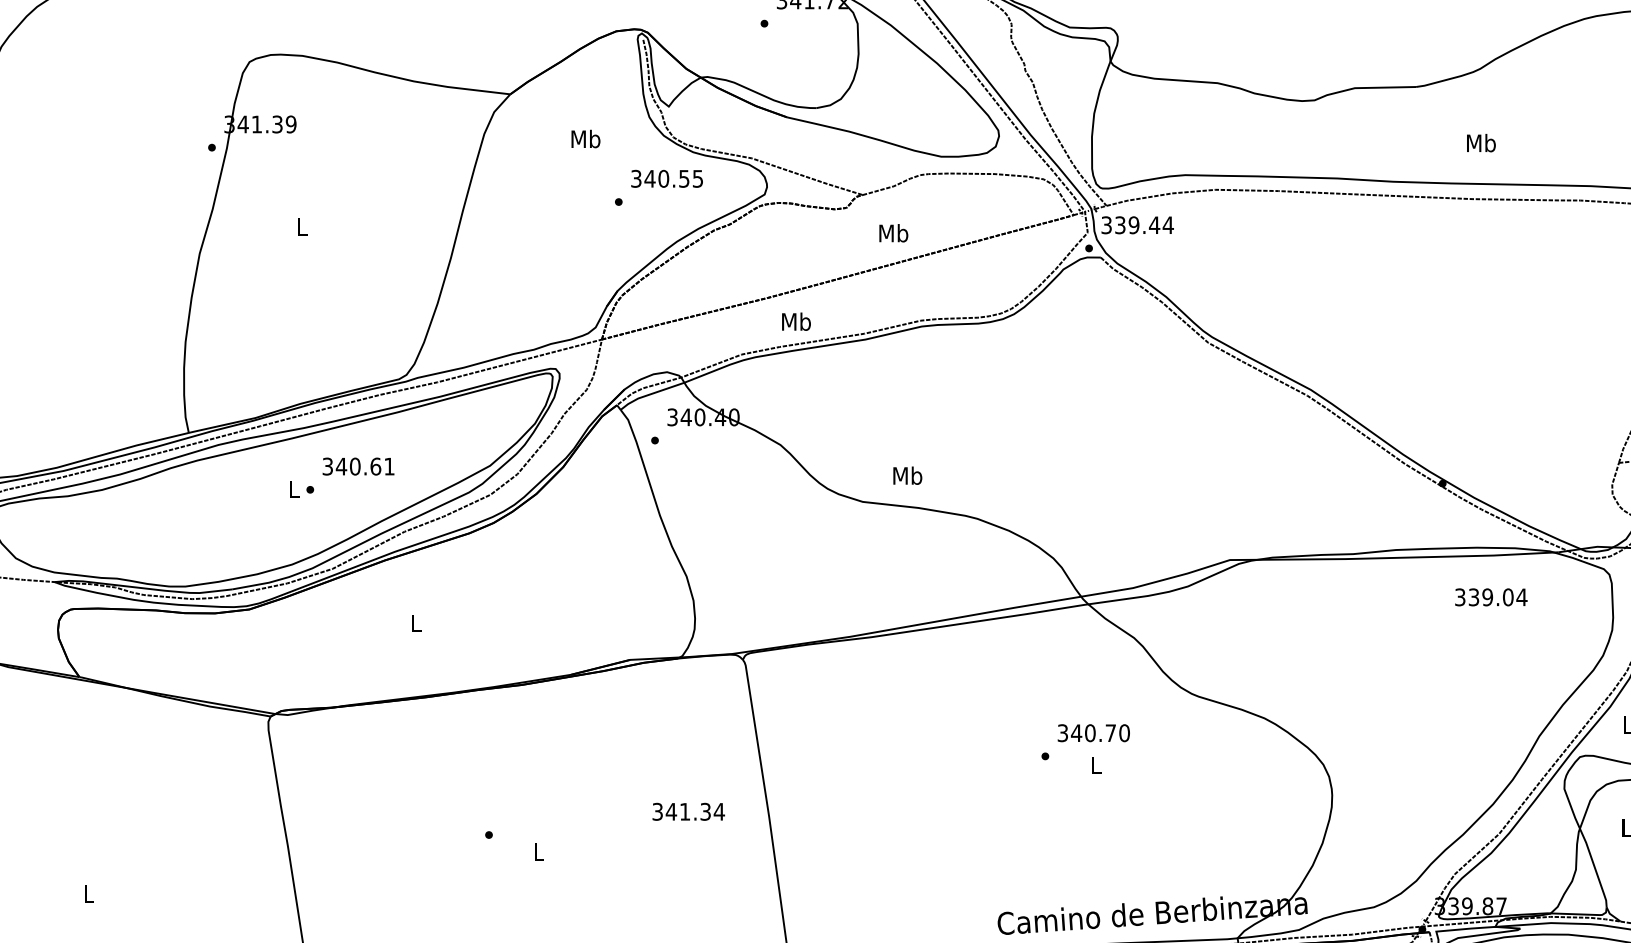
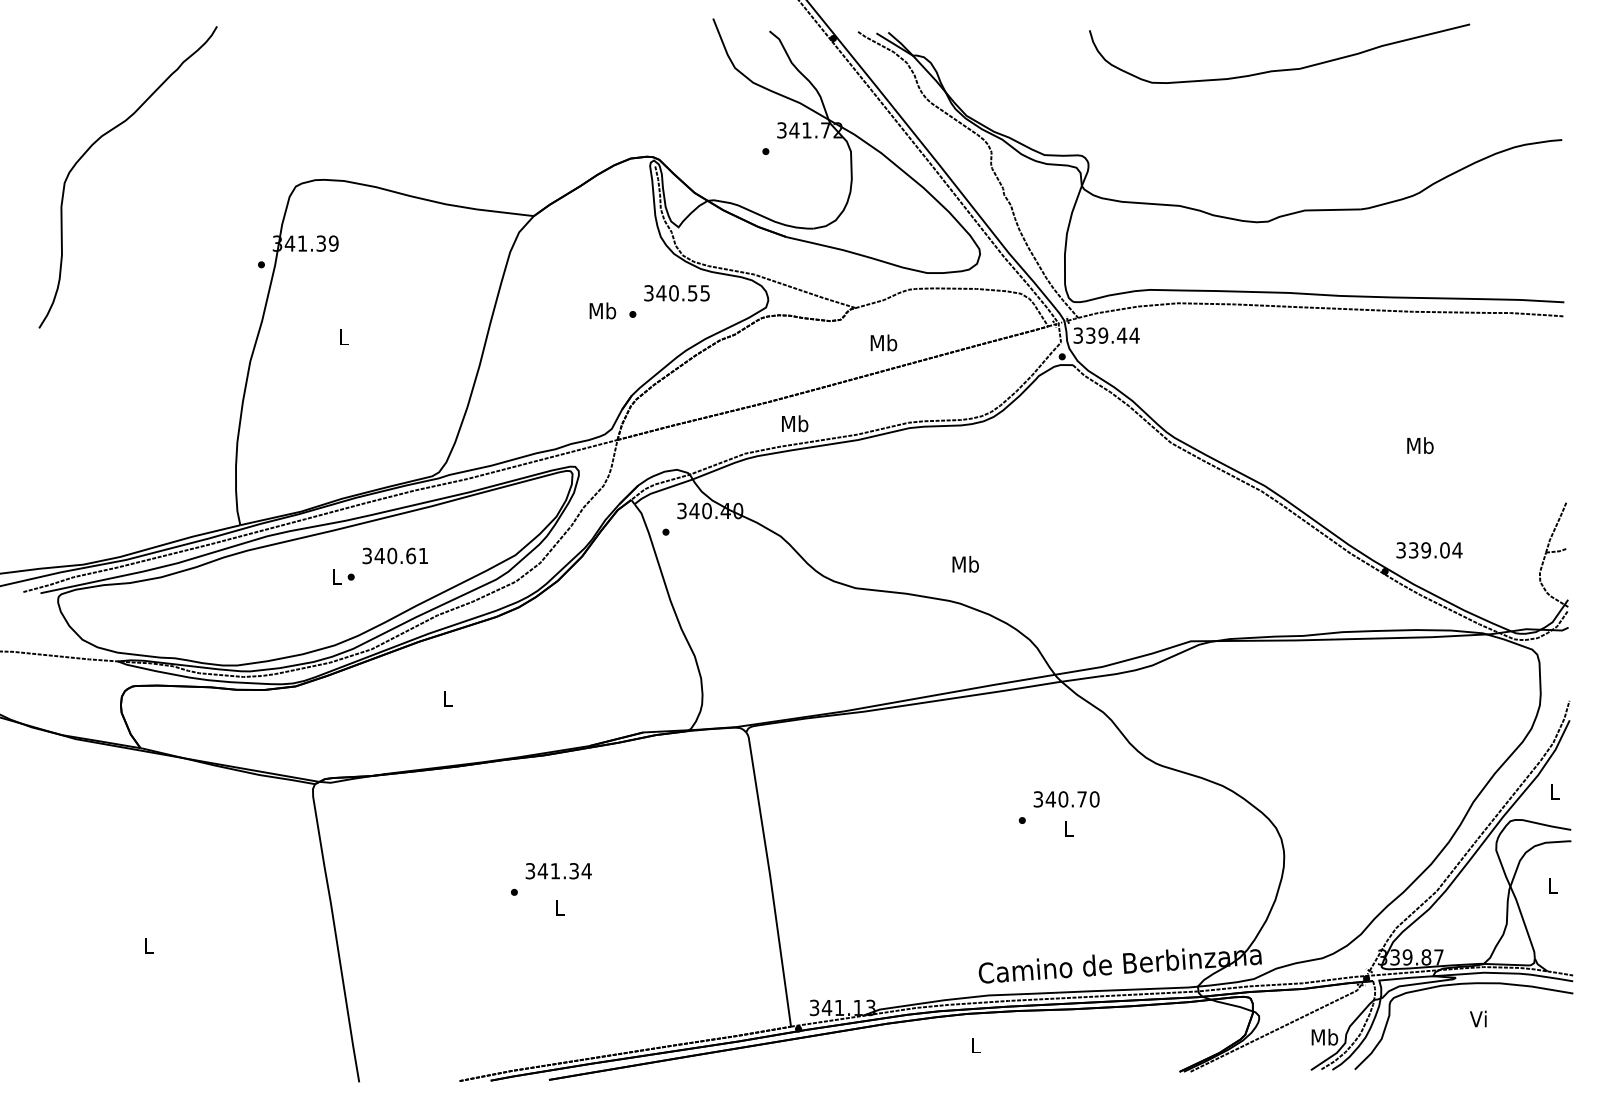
text: (585, 138) -> (602, 310), moved
text: (1481, 142) -> (1420, 445), moved
text: (907, 475) -> (965, 564), moved
text: (1491, 597) -> (1429, 550), moved
text: (688, 812) -> (558, 871), moved

